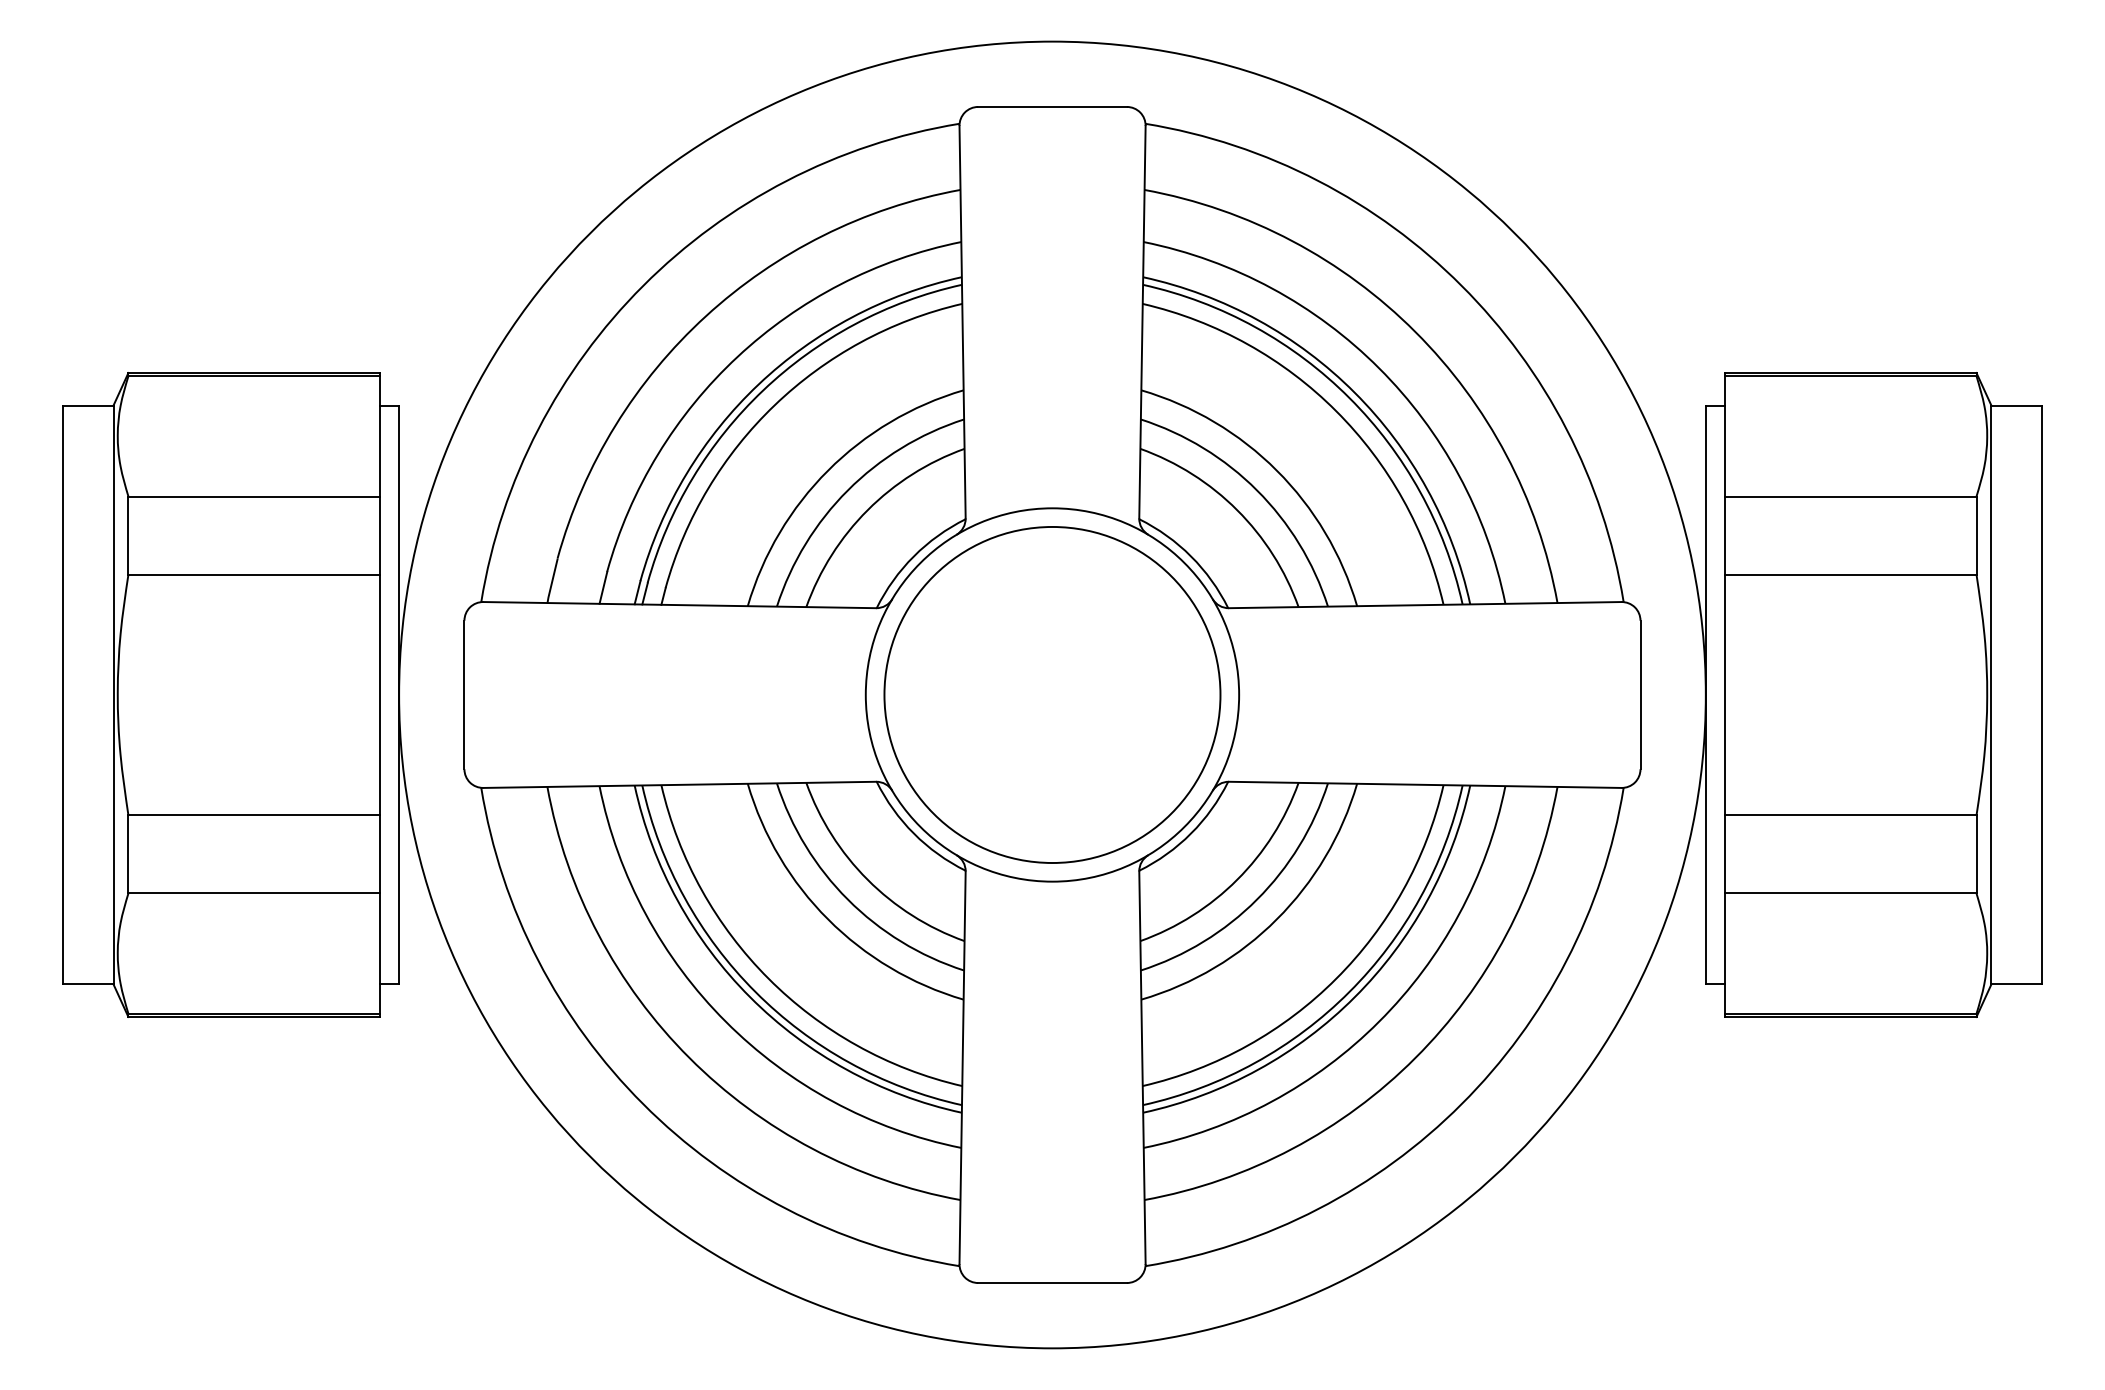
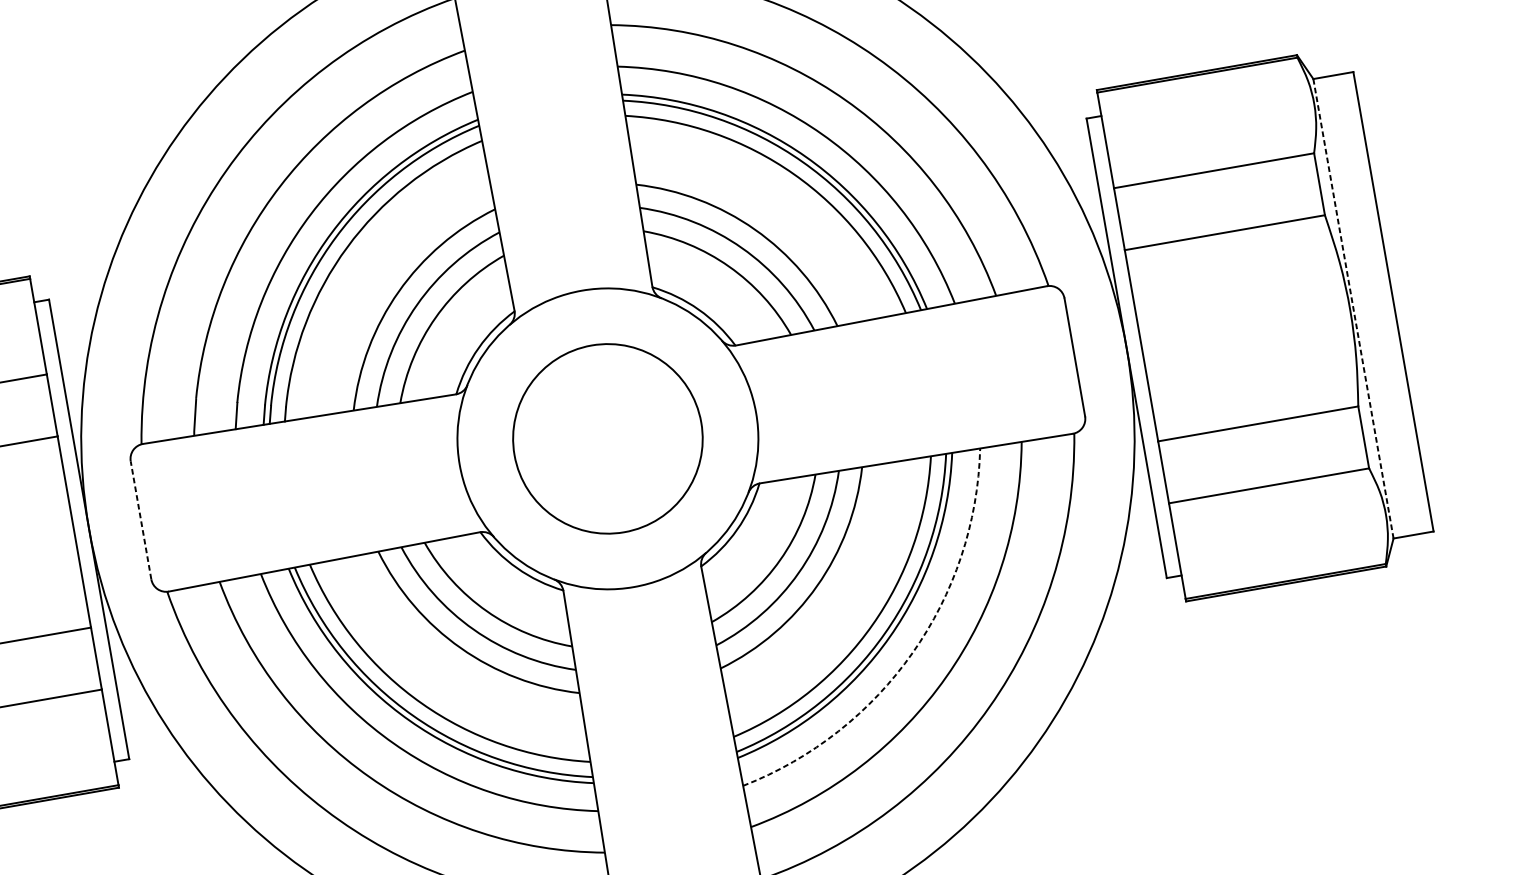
line: (464, 694) -> (141, 519), solid -> dashed
circle: (1052, 694) -> (607, 438), size x0.7
line: (1991, 695) -> (1353, 309), solid -> dashed
arc: (1379, 1021) -> (912, 652), solid -> dashed

